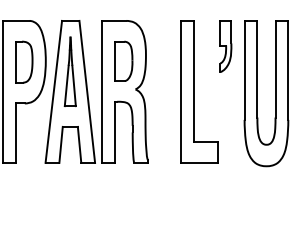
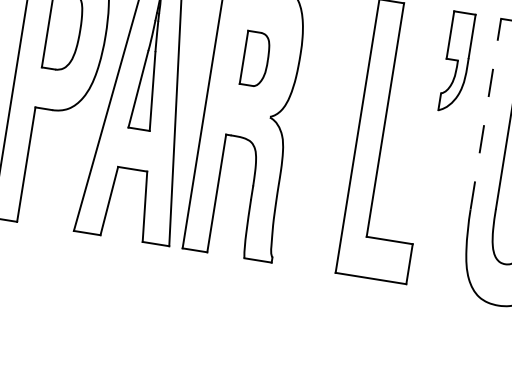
part: (123, 60) -> (255, 57), size x0.7
line: (244, 69) -> (485, 112), solid -> dashed

